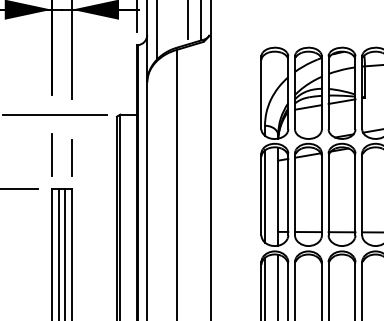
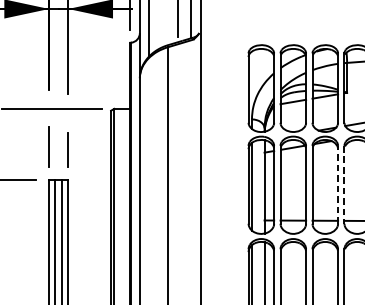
line: (355, 194) -> (338, 184), solid -> dashed
line: (362, 194) -> (344, 184), solid -> dashed

